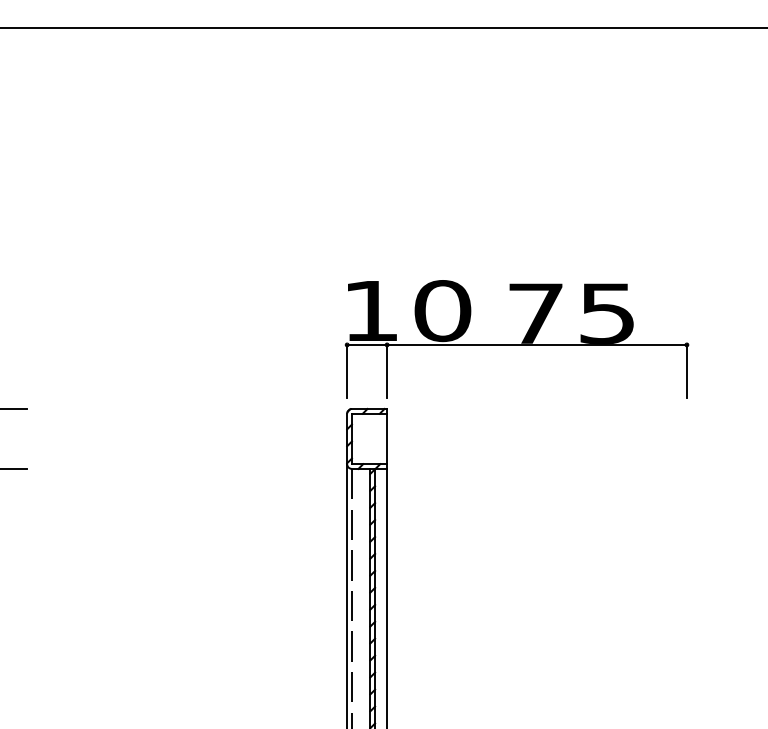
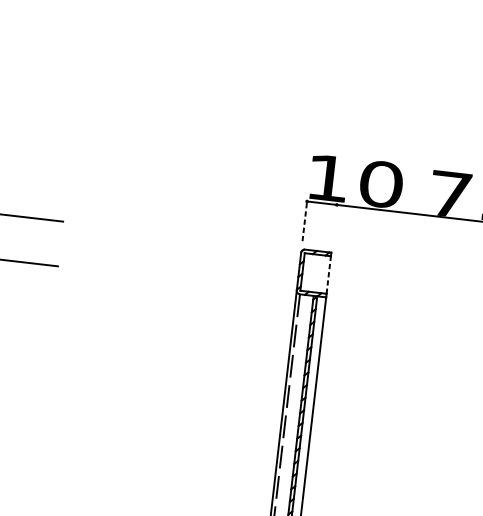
line: (347, 371) -> (305, 221), solid -> dashed
line: (387, 371) -> (334, 224), removed
line: (387, 438) -> (329, 274), solid -> dashed

